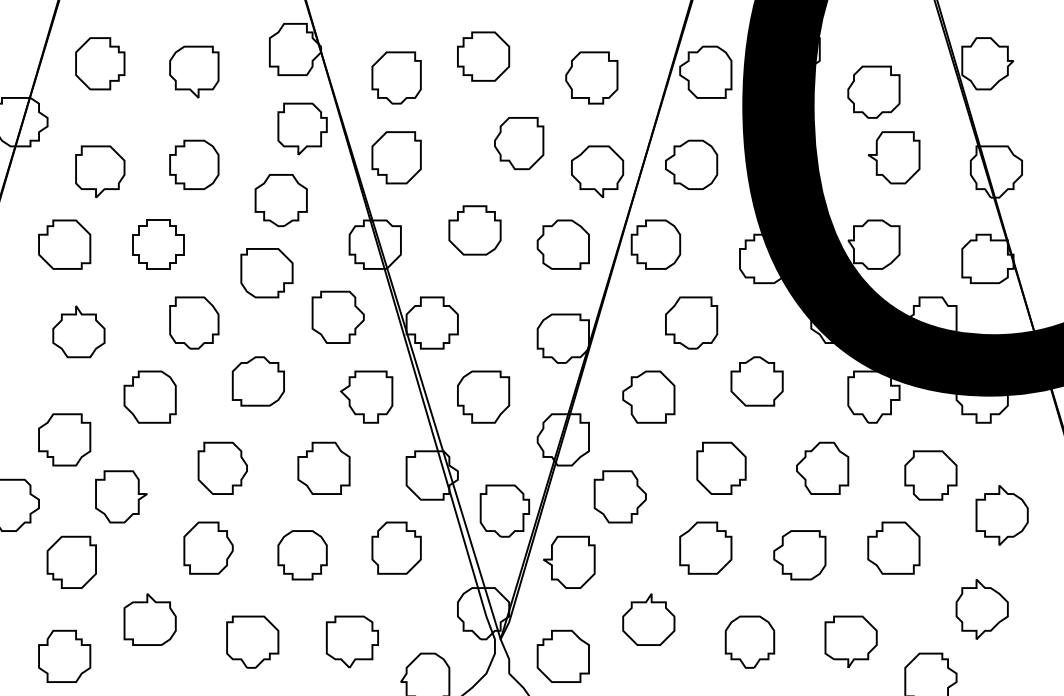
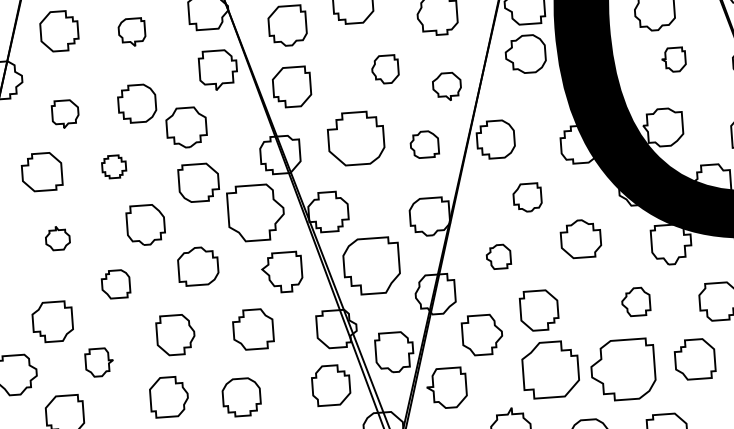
part: (194, 71) -> (132, 32), size x0.7
part: (519, 143) -> (385, 69), size x0.7
part: (893, 157) -> (673, 59), size x0.6
part: (691, 164) -> (525, 53), moved
part: (100, 171) -> (65, 113), size x0.7
part: (597, 171) -> (446, 86), size x0.7
part: (280, 200) -> (186, 127), moved
part: (474, 230) -> (355, 138), size x1.4
part: (158, 244) -> (114, 166), size x0.6
part: (562, 244) -> (424, 144), size x0.7
part: (337, 316) -> (255, 212), size x1.4
part: (691, 322) -> (527, 197), size x0.7
part: (78, 331) -> (57, 237), size x0.6
part: (149, 396) -> (115, 283), size x0.7
part: (483, 396) -> (371, 265), size x1.4
part: (648, 396) -> (498, 256), size x0.6
part: (721, 467) -> (539, 309), moved
part: (822, 467) -> (635, 301), size x0.7
part: (121, 496) -> (99, 362), size x0.7
part: (396, 547) -> (331, 384), moved
part: (705, 547) -> (550, 369), size x1.4
part: (799, 555) -> (623, 370), size x1.6

